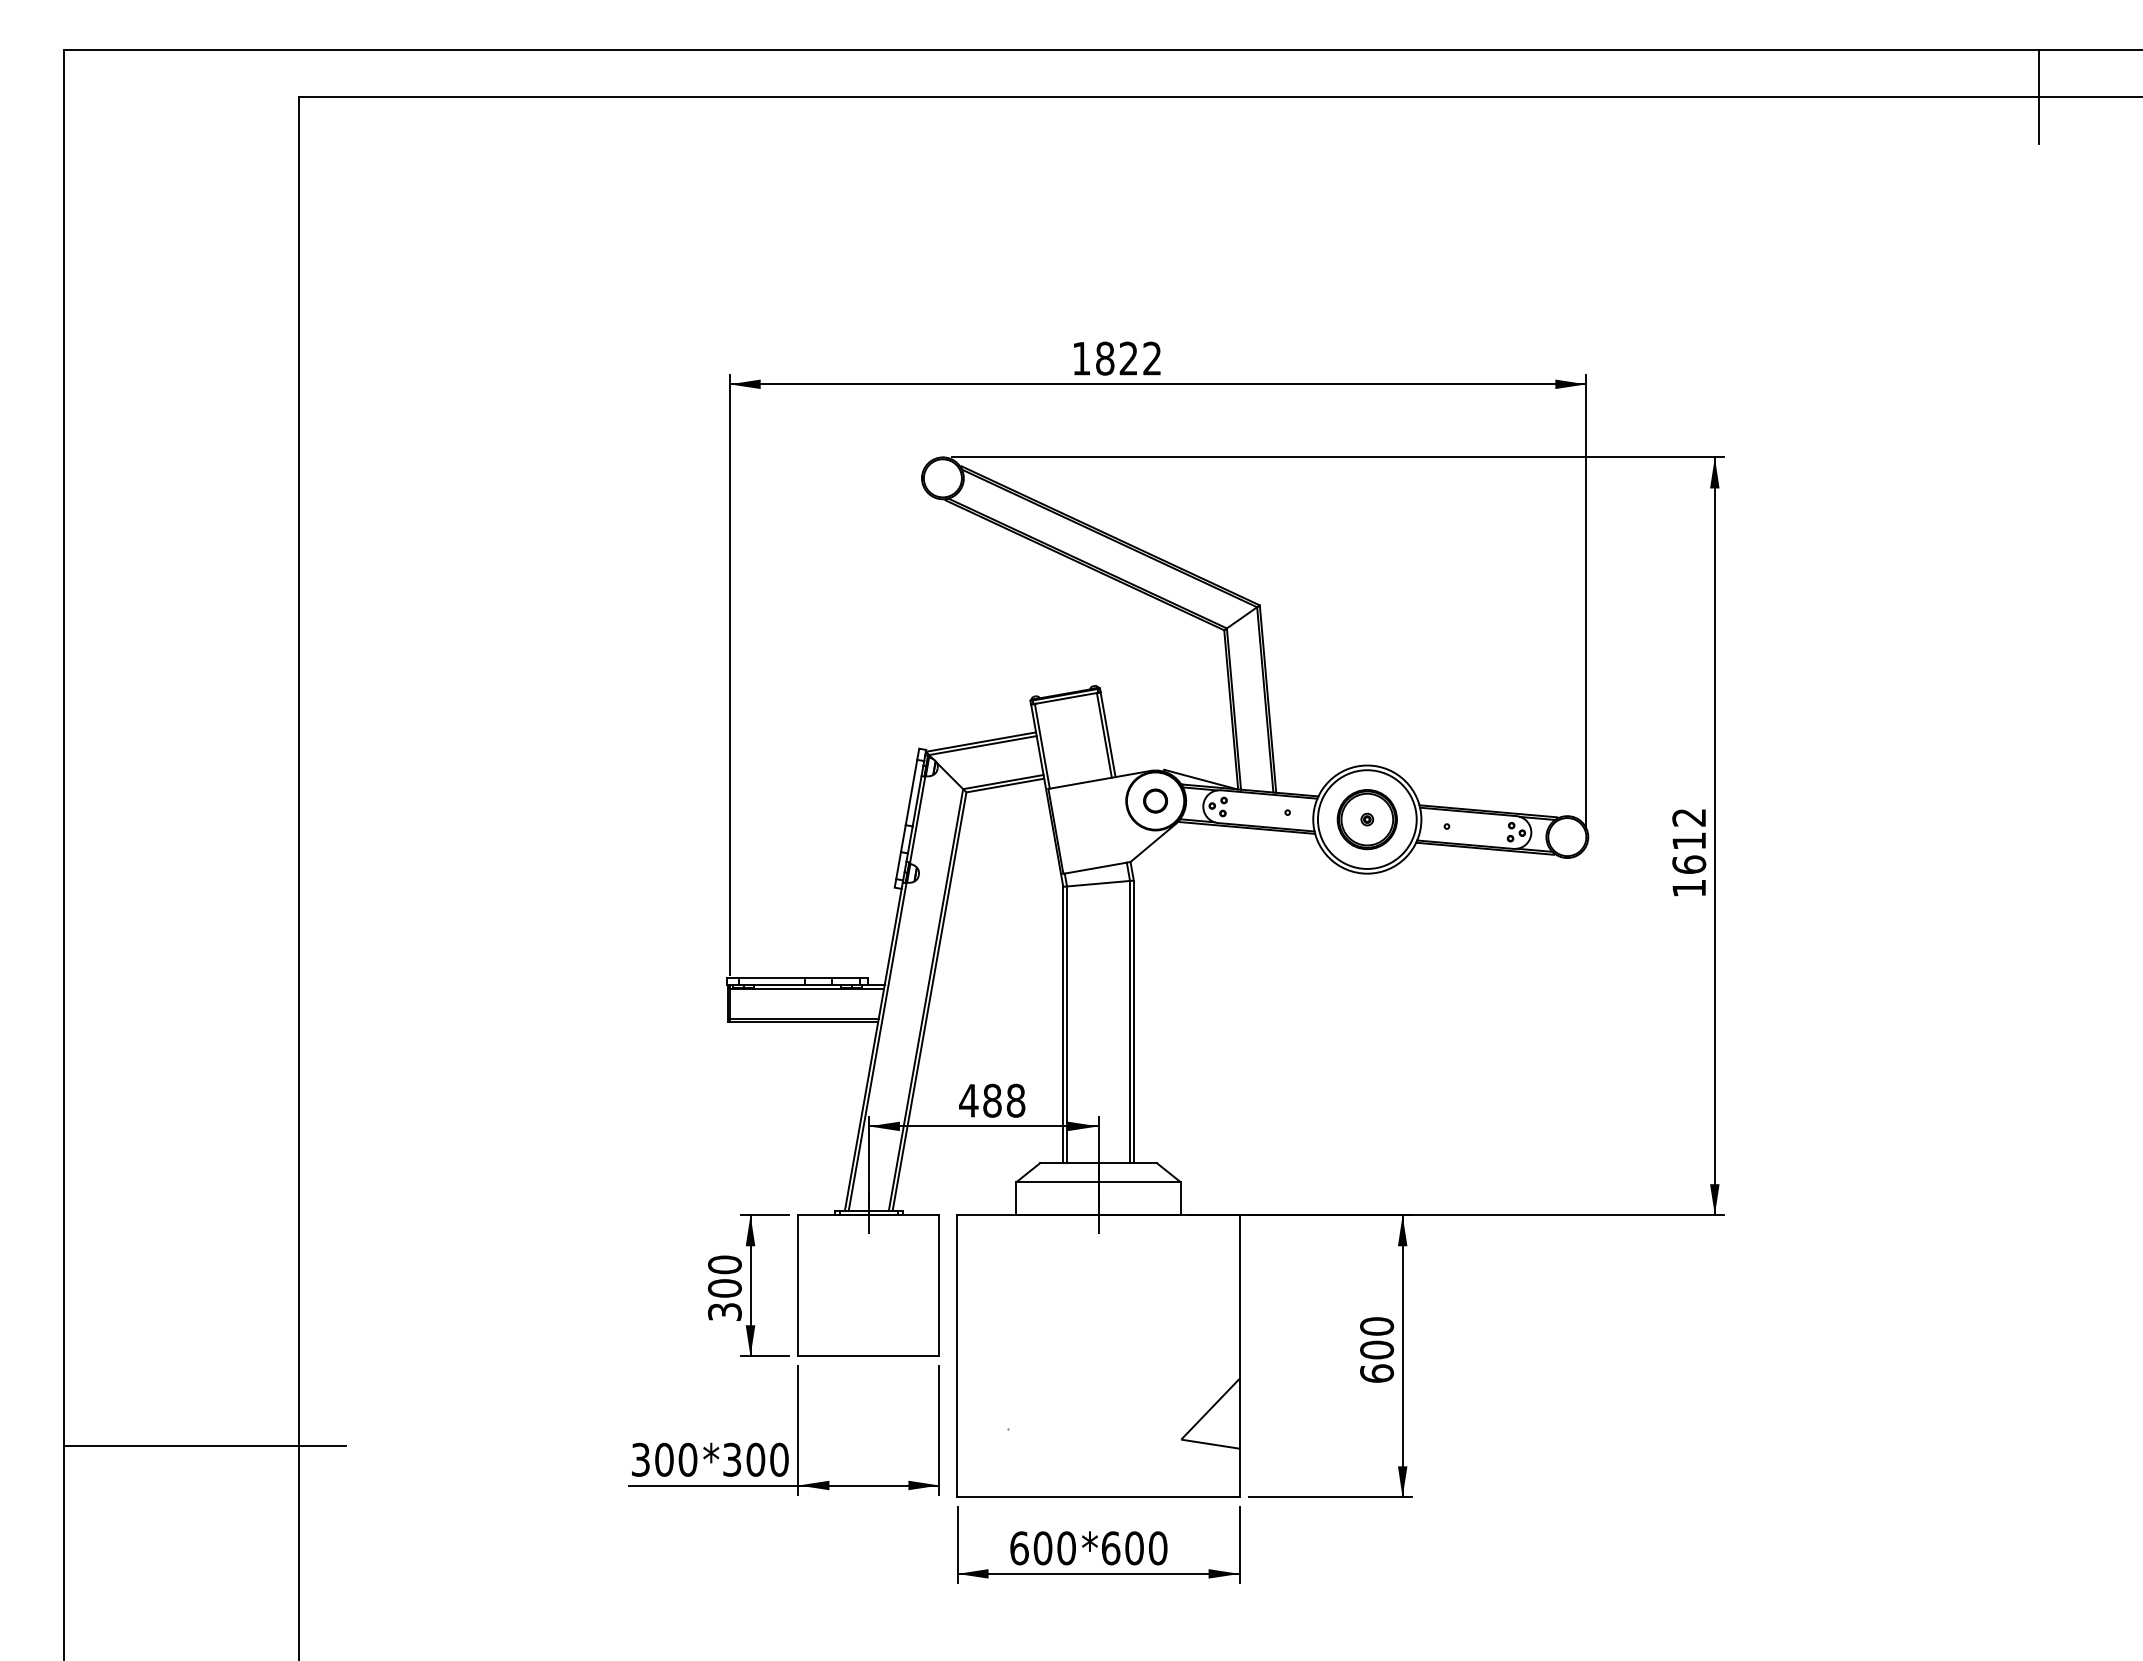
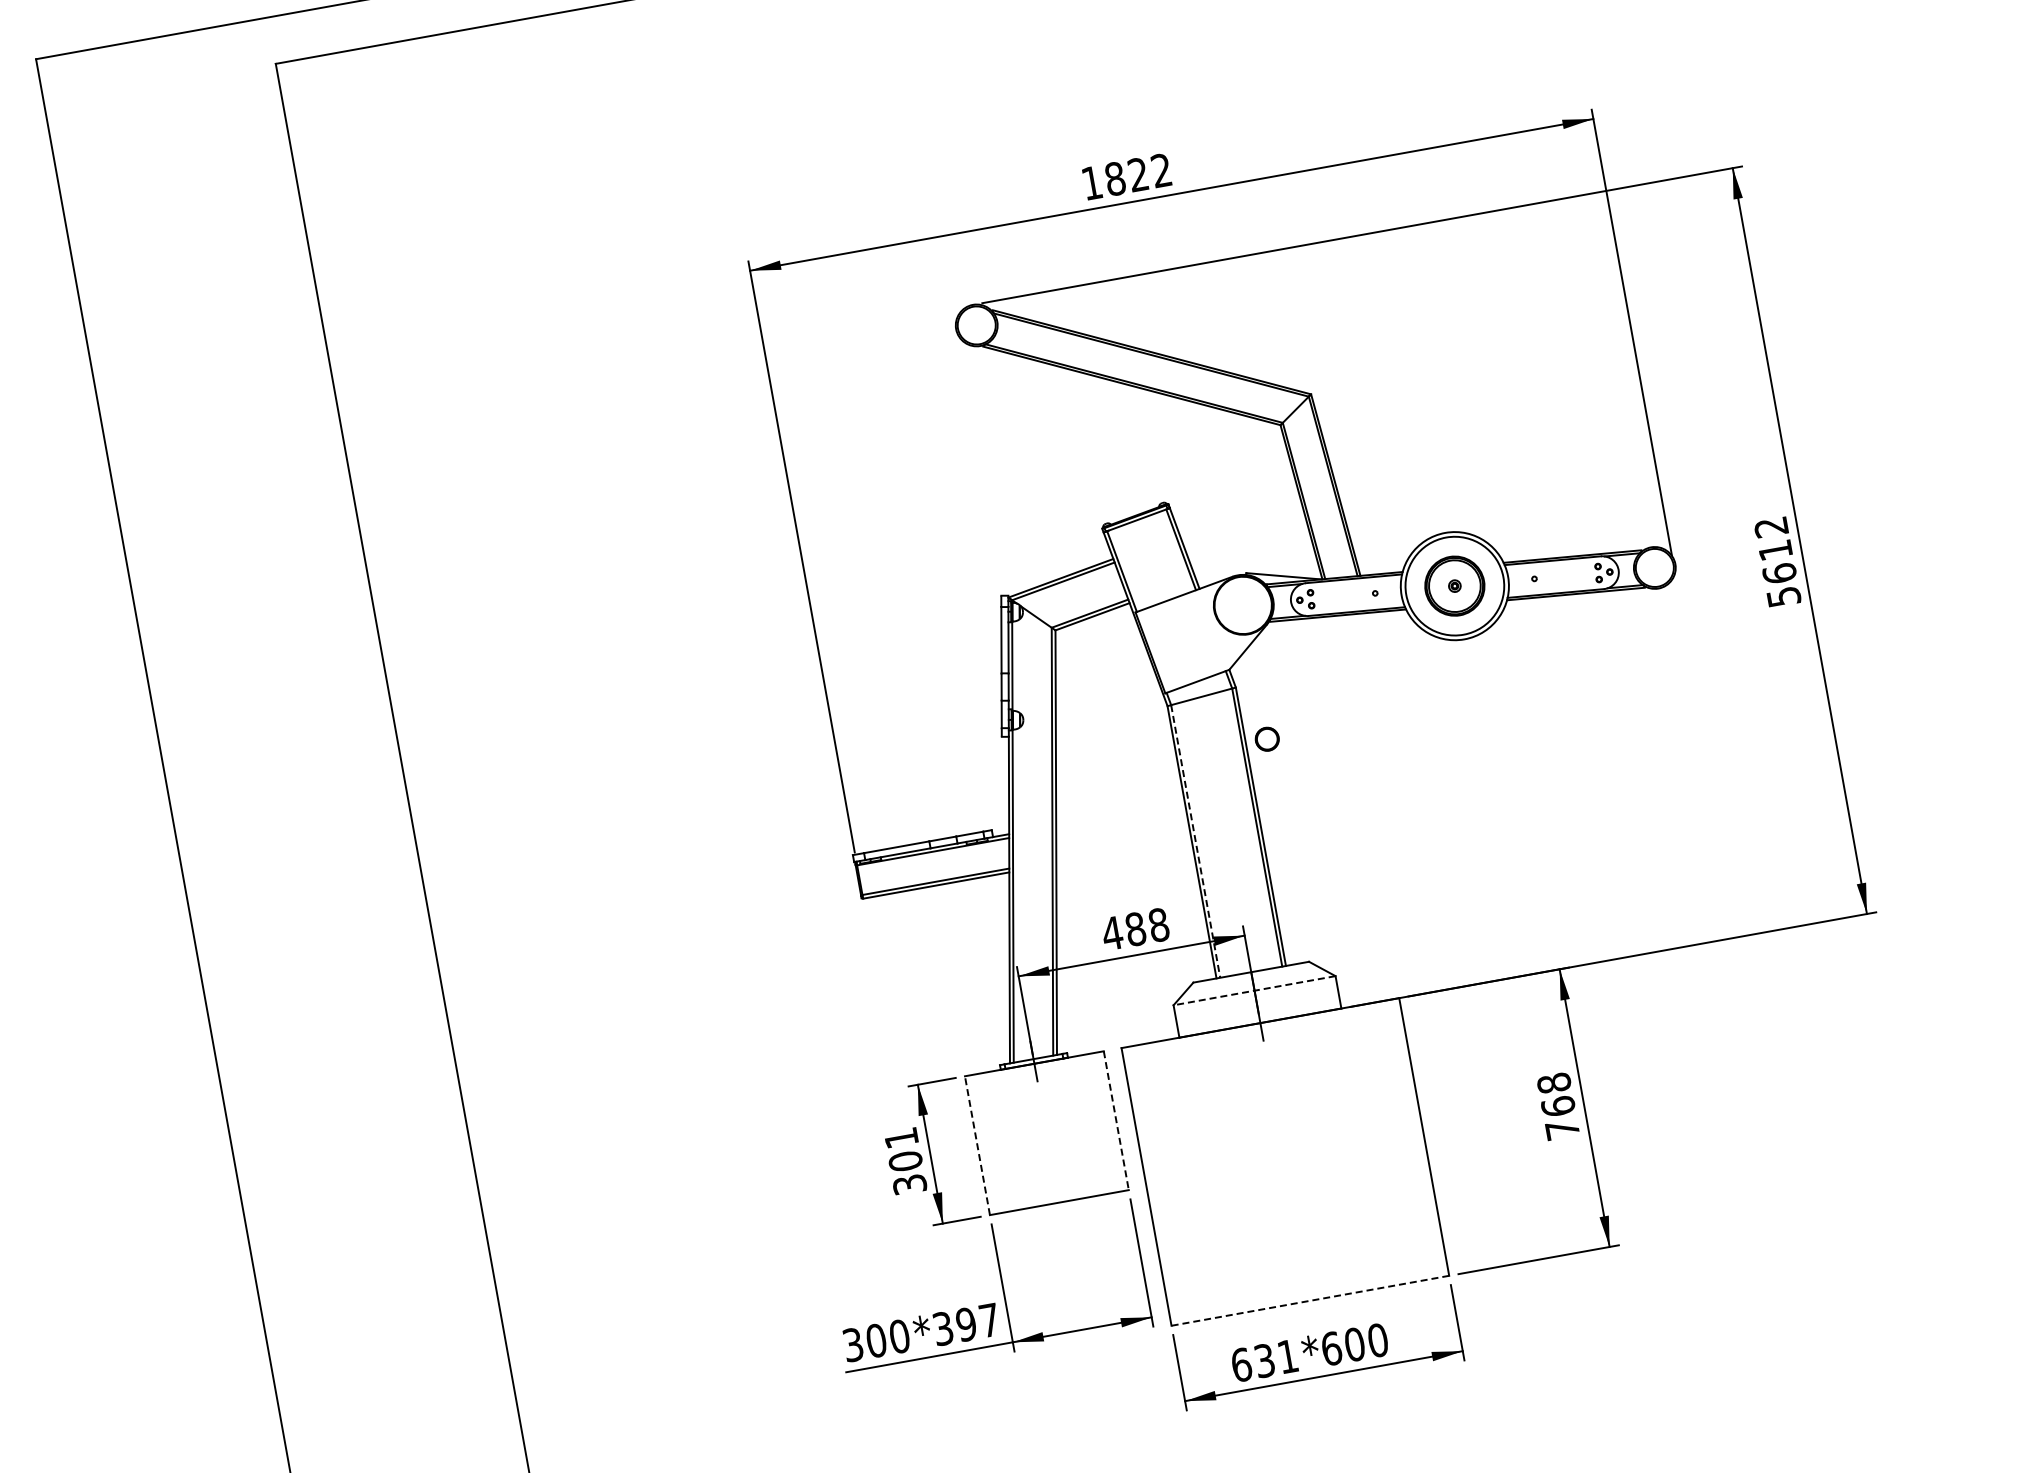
circle: (1155, 800) -> (1267, 738), moved
text: (1689, 888) -> (1784, 596), 1612 -> 5612
line: (1067, 1024) -> (1196, 840), solid -> dashed
line: (1098, 1182) -> (1254, 990), solid -> dashed
text: (724, 1264) -> (900, 1137), 300 -> 301
line: (798, 1285) -> (977, 1145), solid -> dashed
line: (939, 1285) -> (1116, 1120), solid -> dashed
text: (1377, 1349) -> (1558, 1105), 600 -> 768
hatch: (1123, 1413) -> (1320, 1213), removed
line: (205, 1446) -> (422, 1408), removed
text: (767, 1459) -> (977, 1322), *300 -> *397
line: (1098, 1497) -> (1310, 1300), solid -> dashed
text: (1054, 1548) -> (1276, 1358), 600 -> 631

